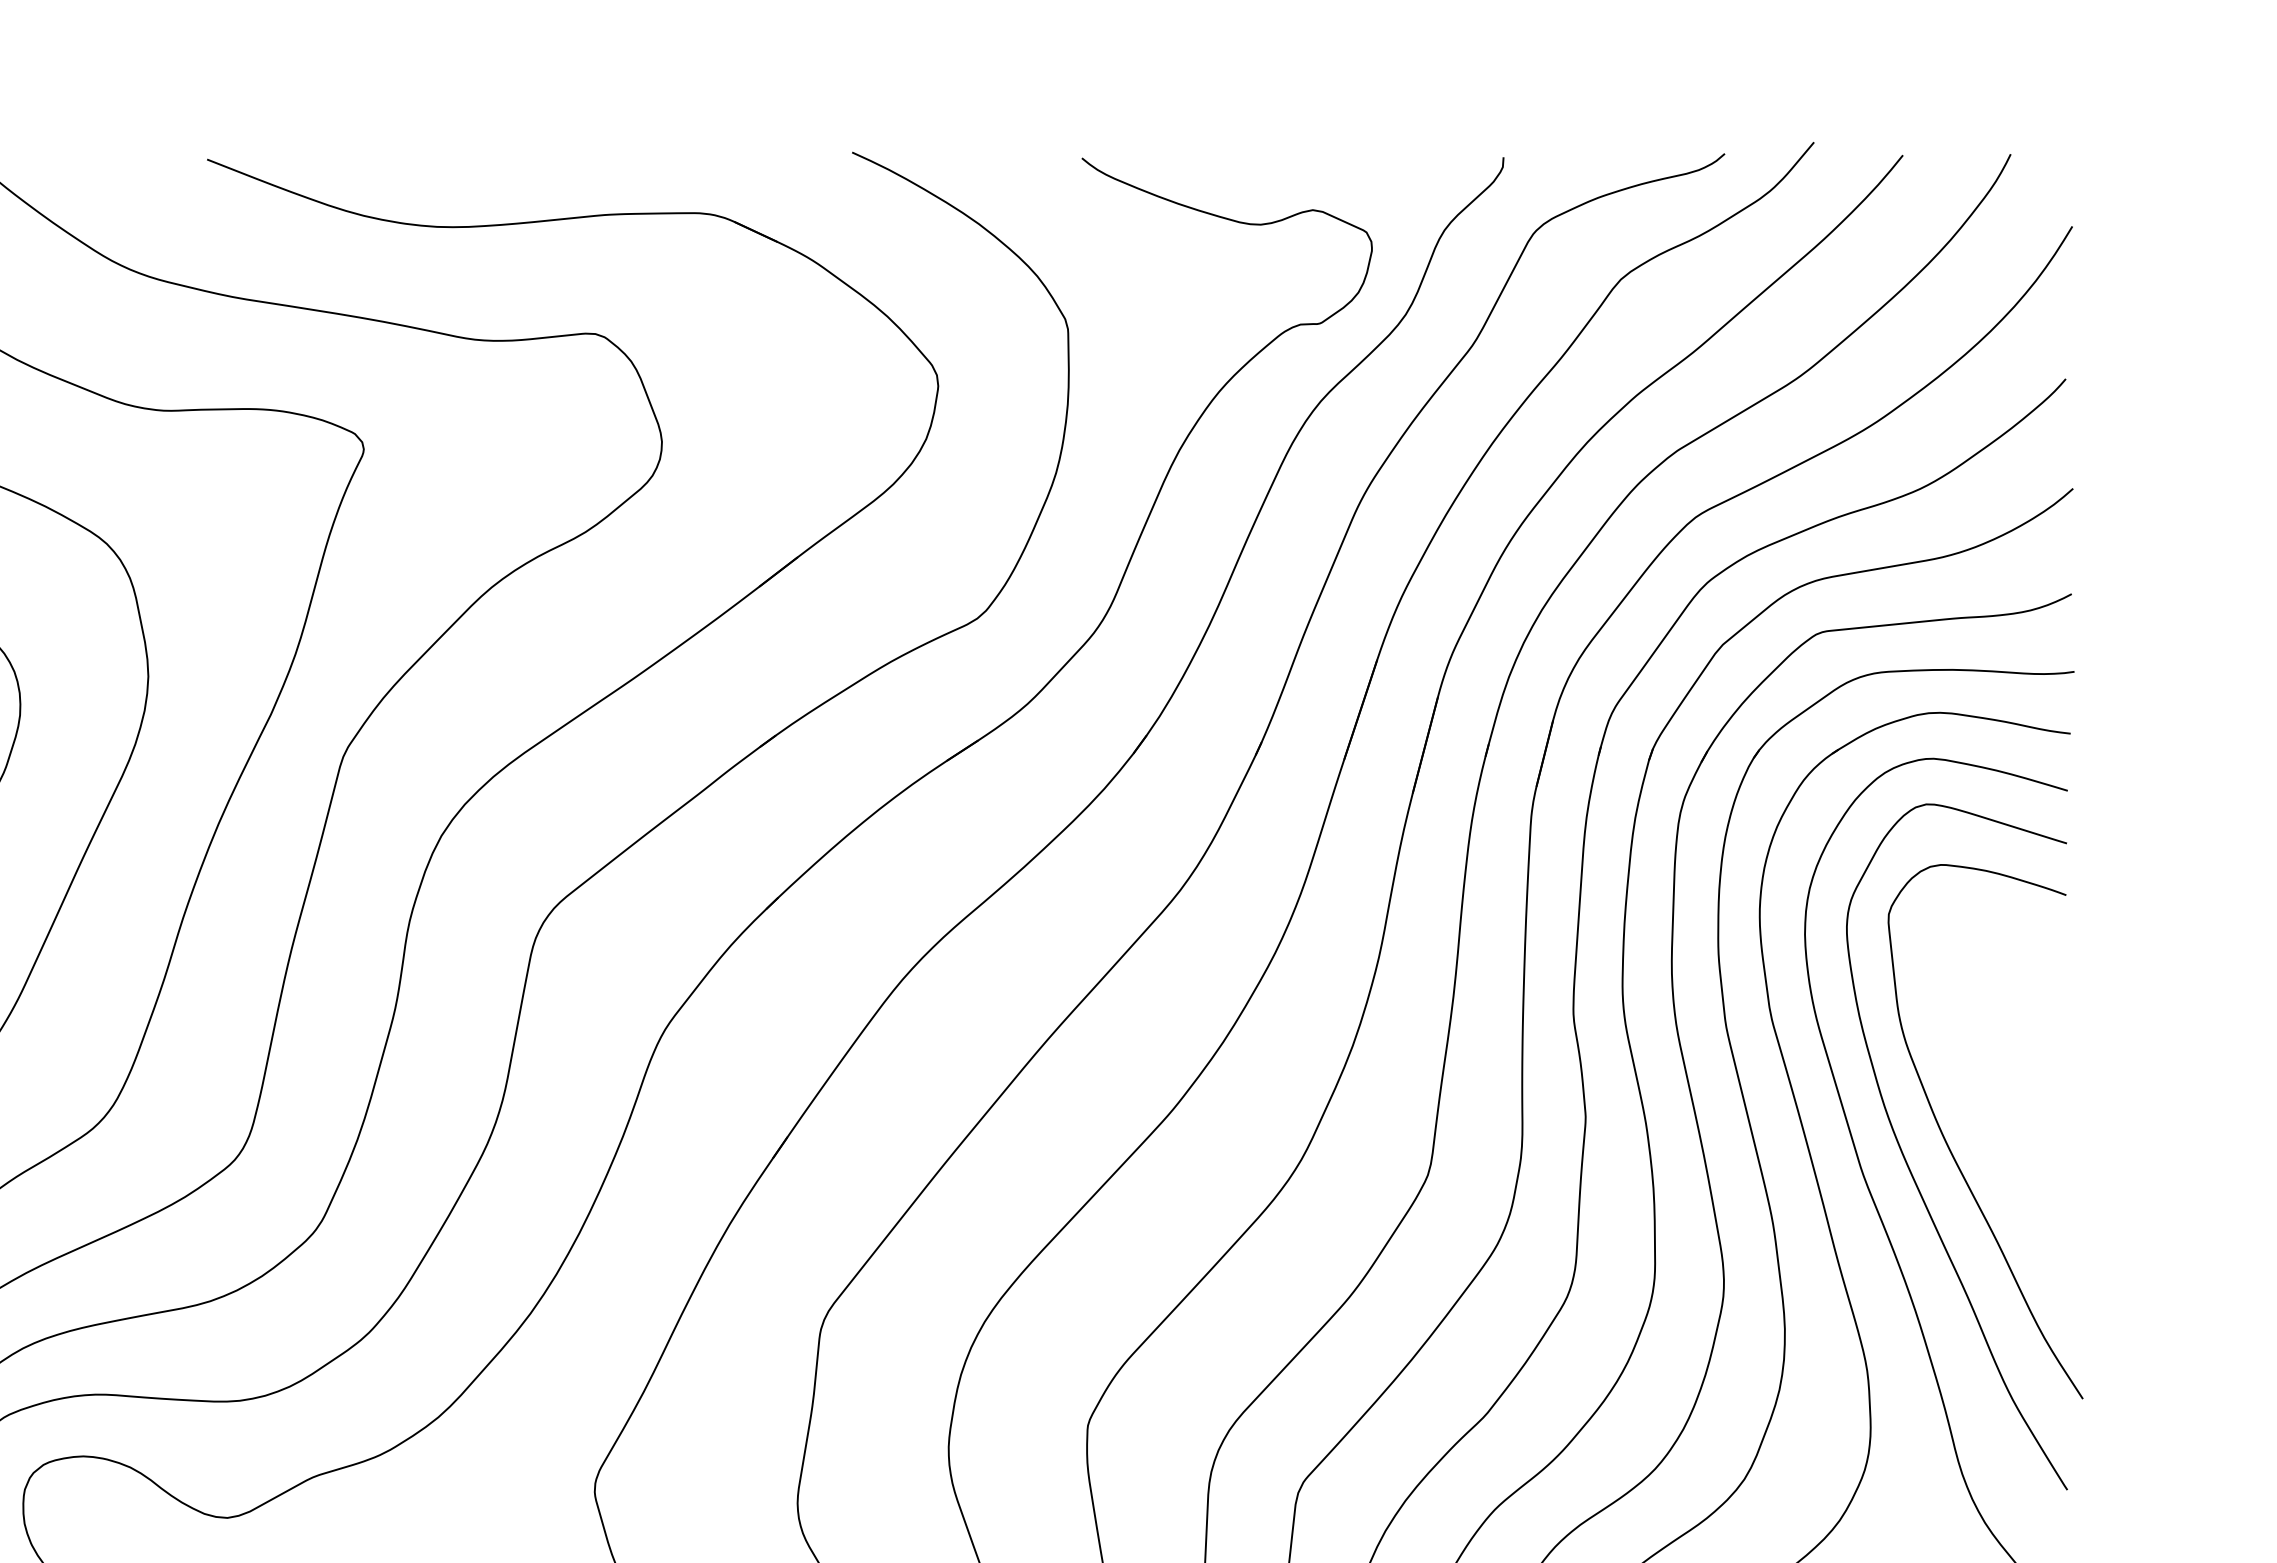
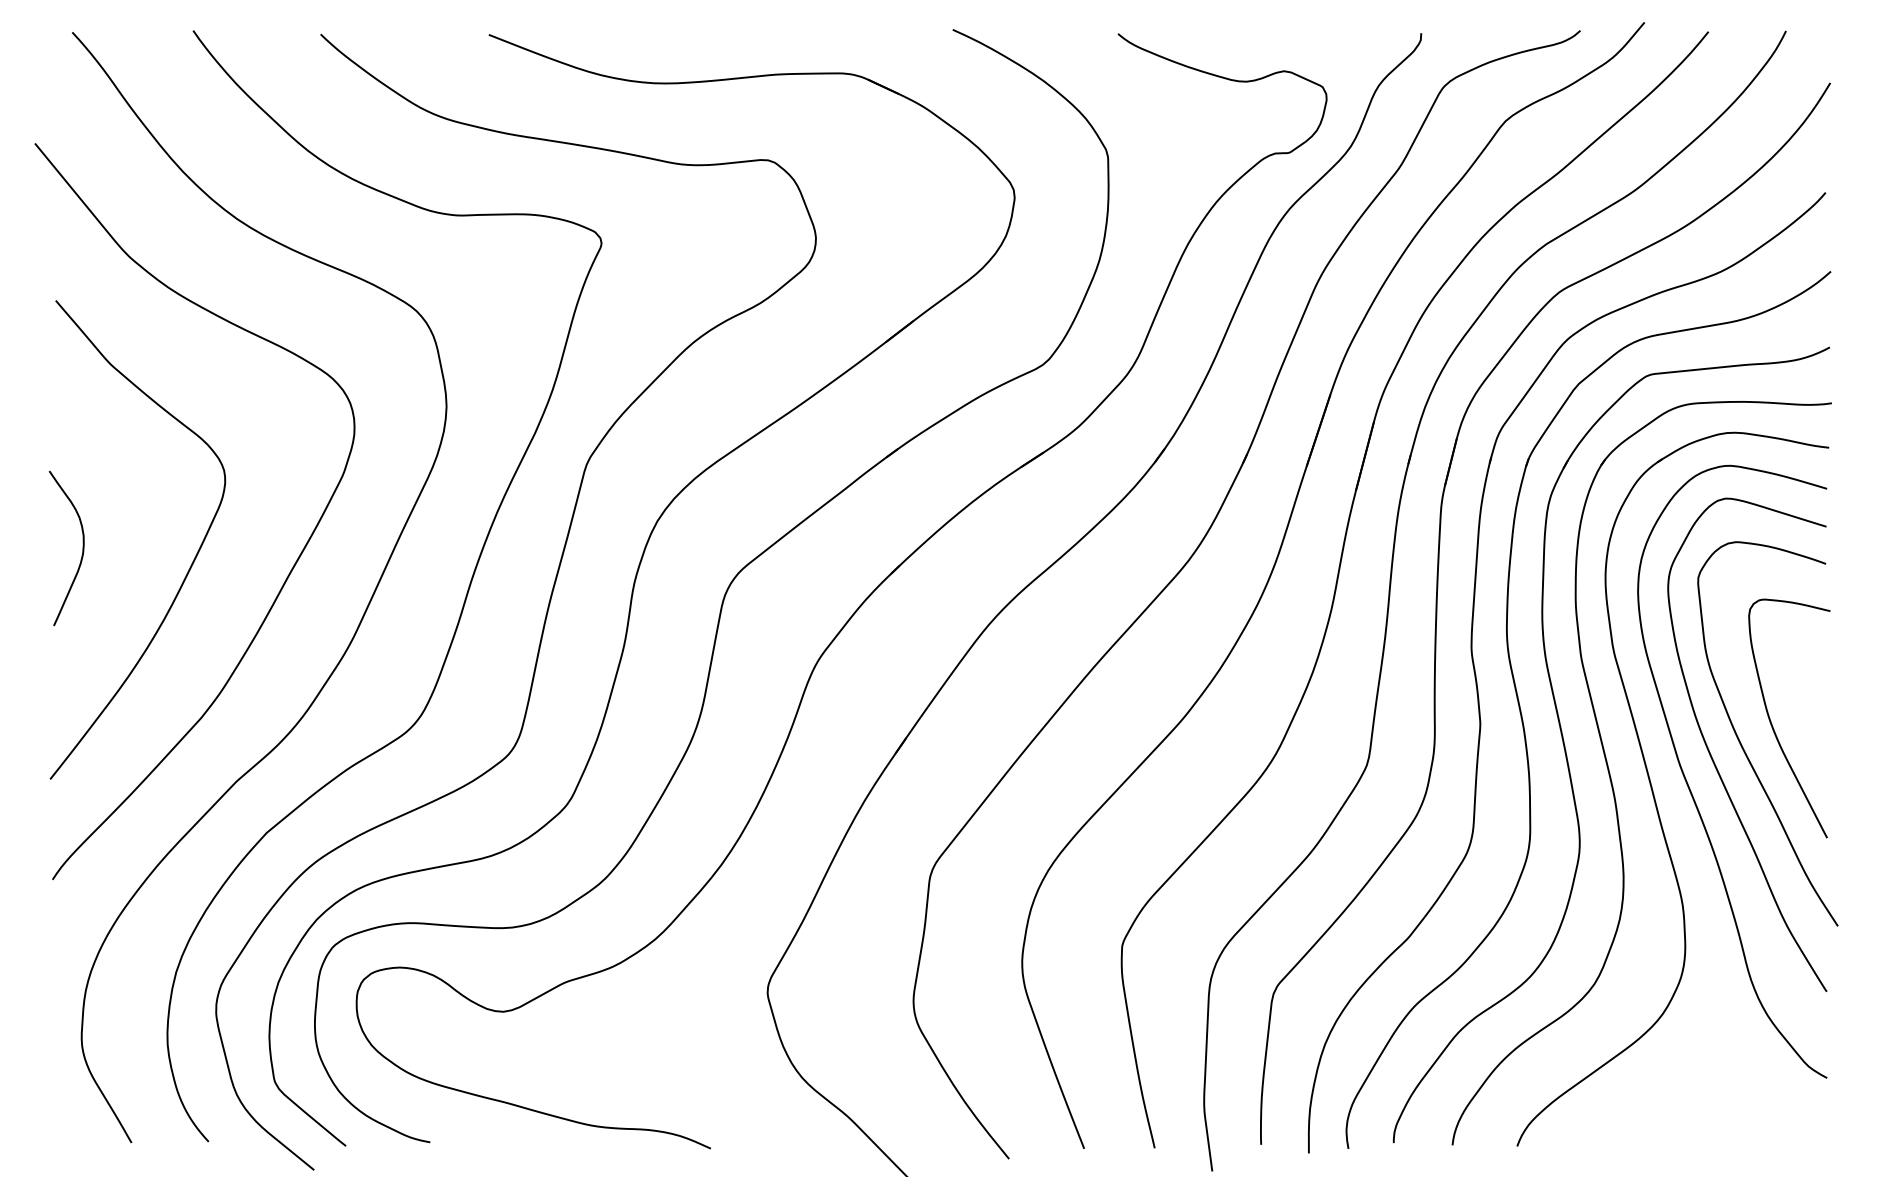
curve: (1991, 1117) -> (1772, 723), added

